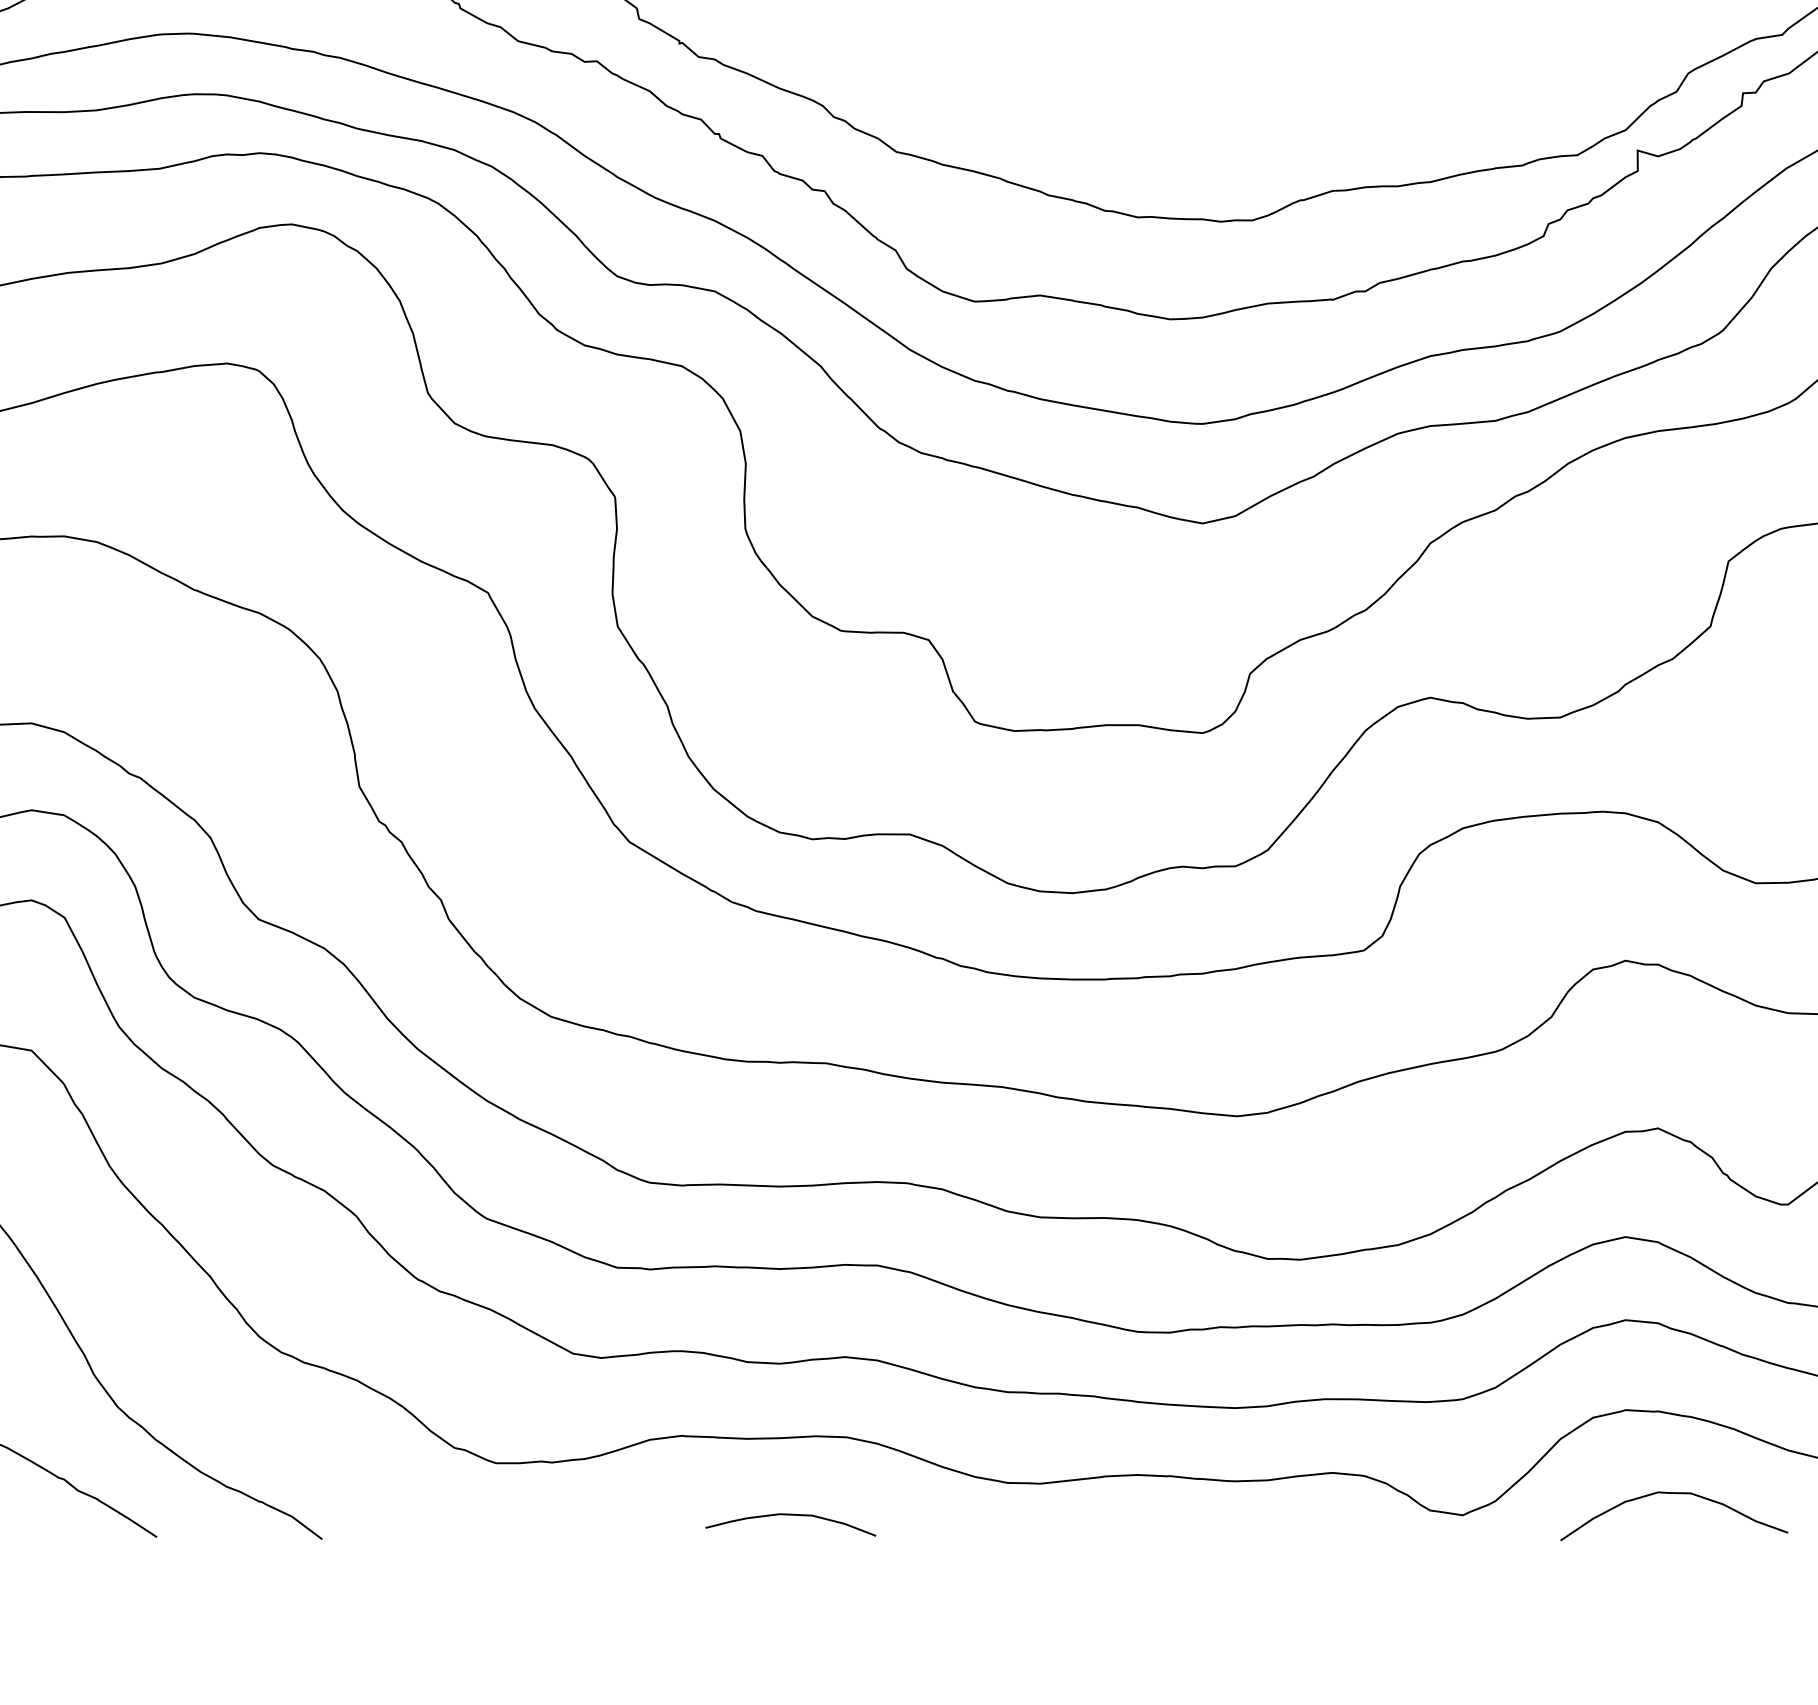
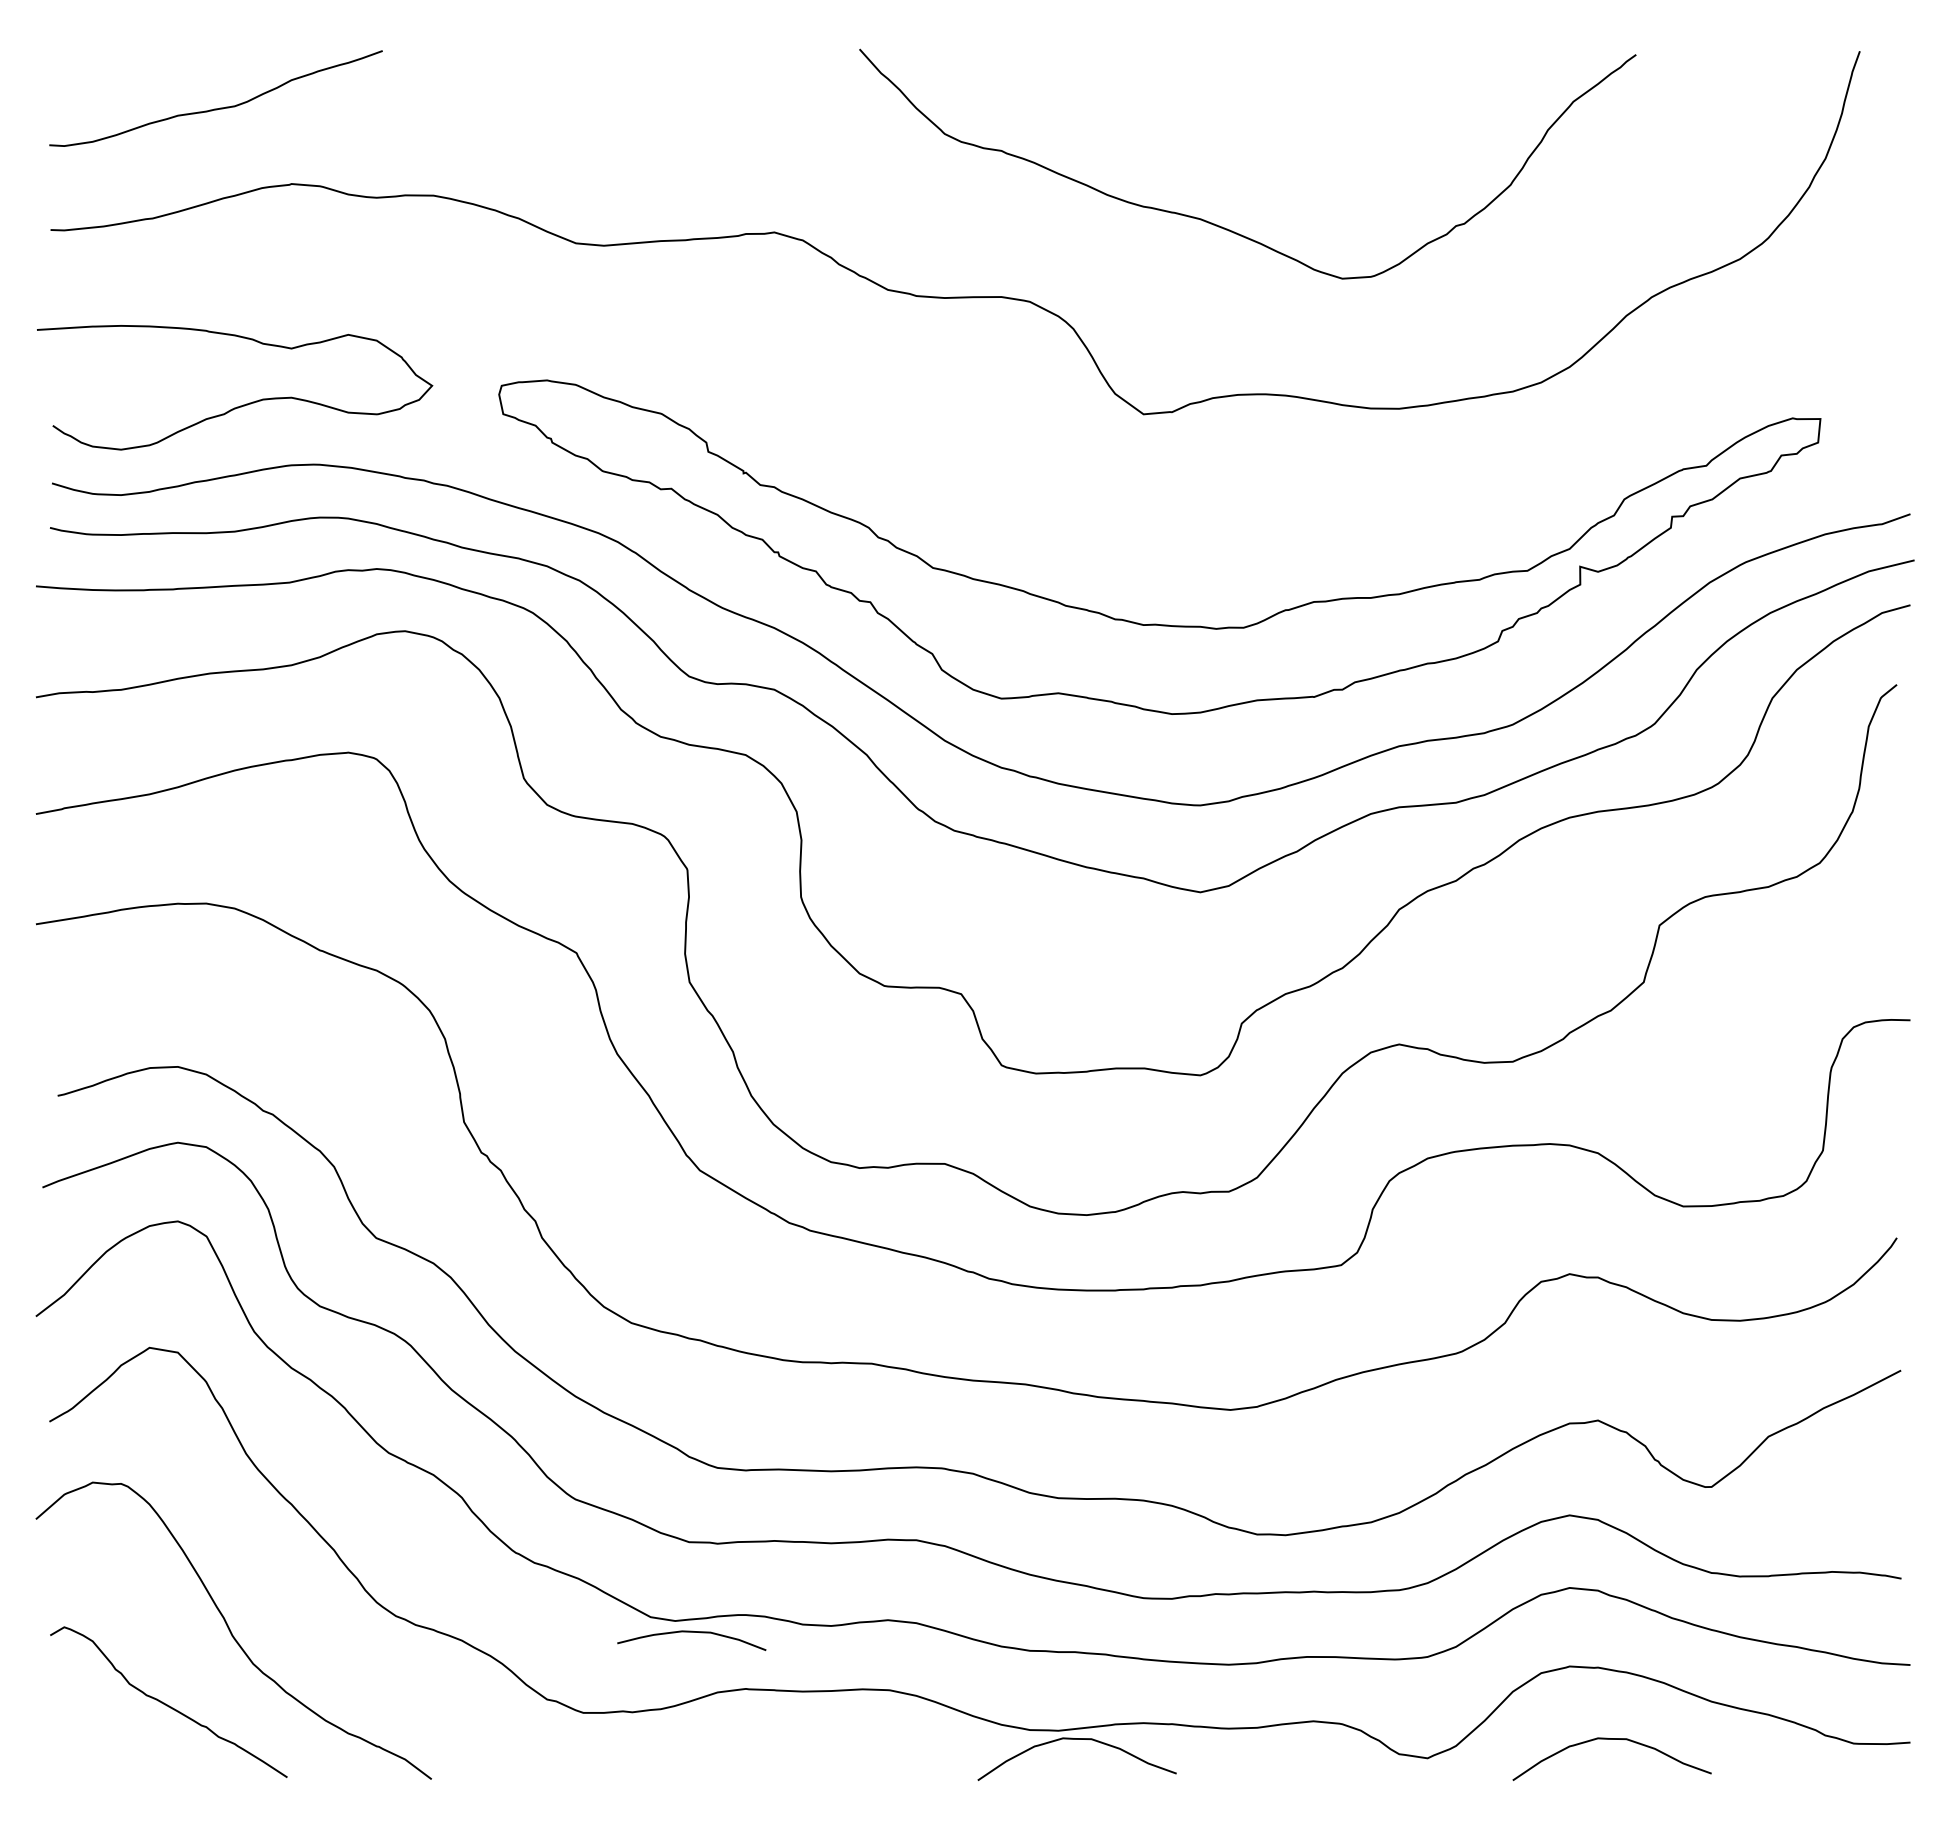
curve: (1060, 1493) -> (1076, 1739), added
curve: (790, 1515) -> (691, 1632), moved

